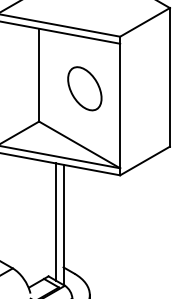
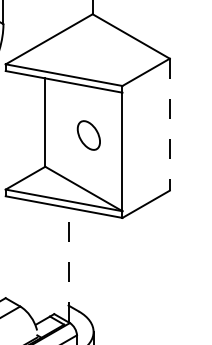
line: (169, 77) -> (169, 124), solid -> dashed
part: (84, 88) -> (88, 135), size x0.7
line: (56, 222) -> (61, 262), removed
line: (63, 224) -> (68, 264), solid -> dashed

